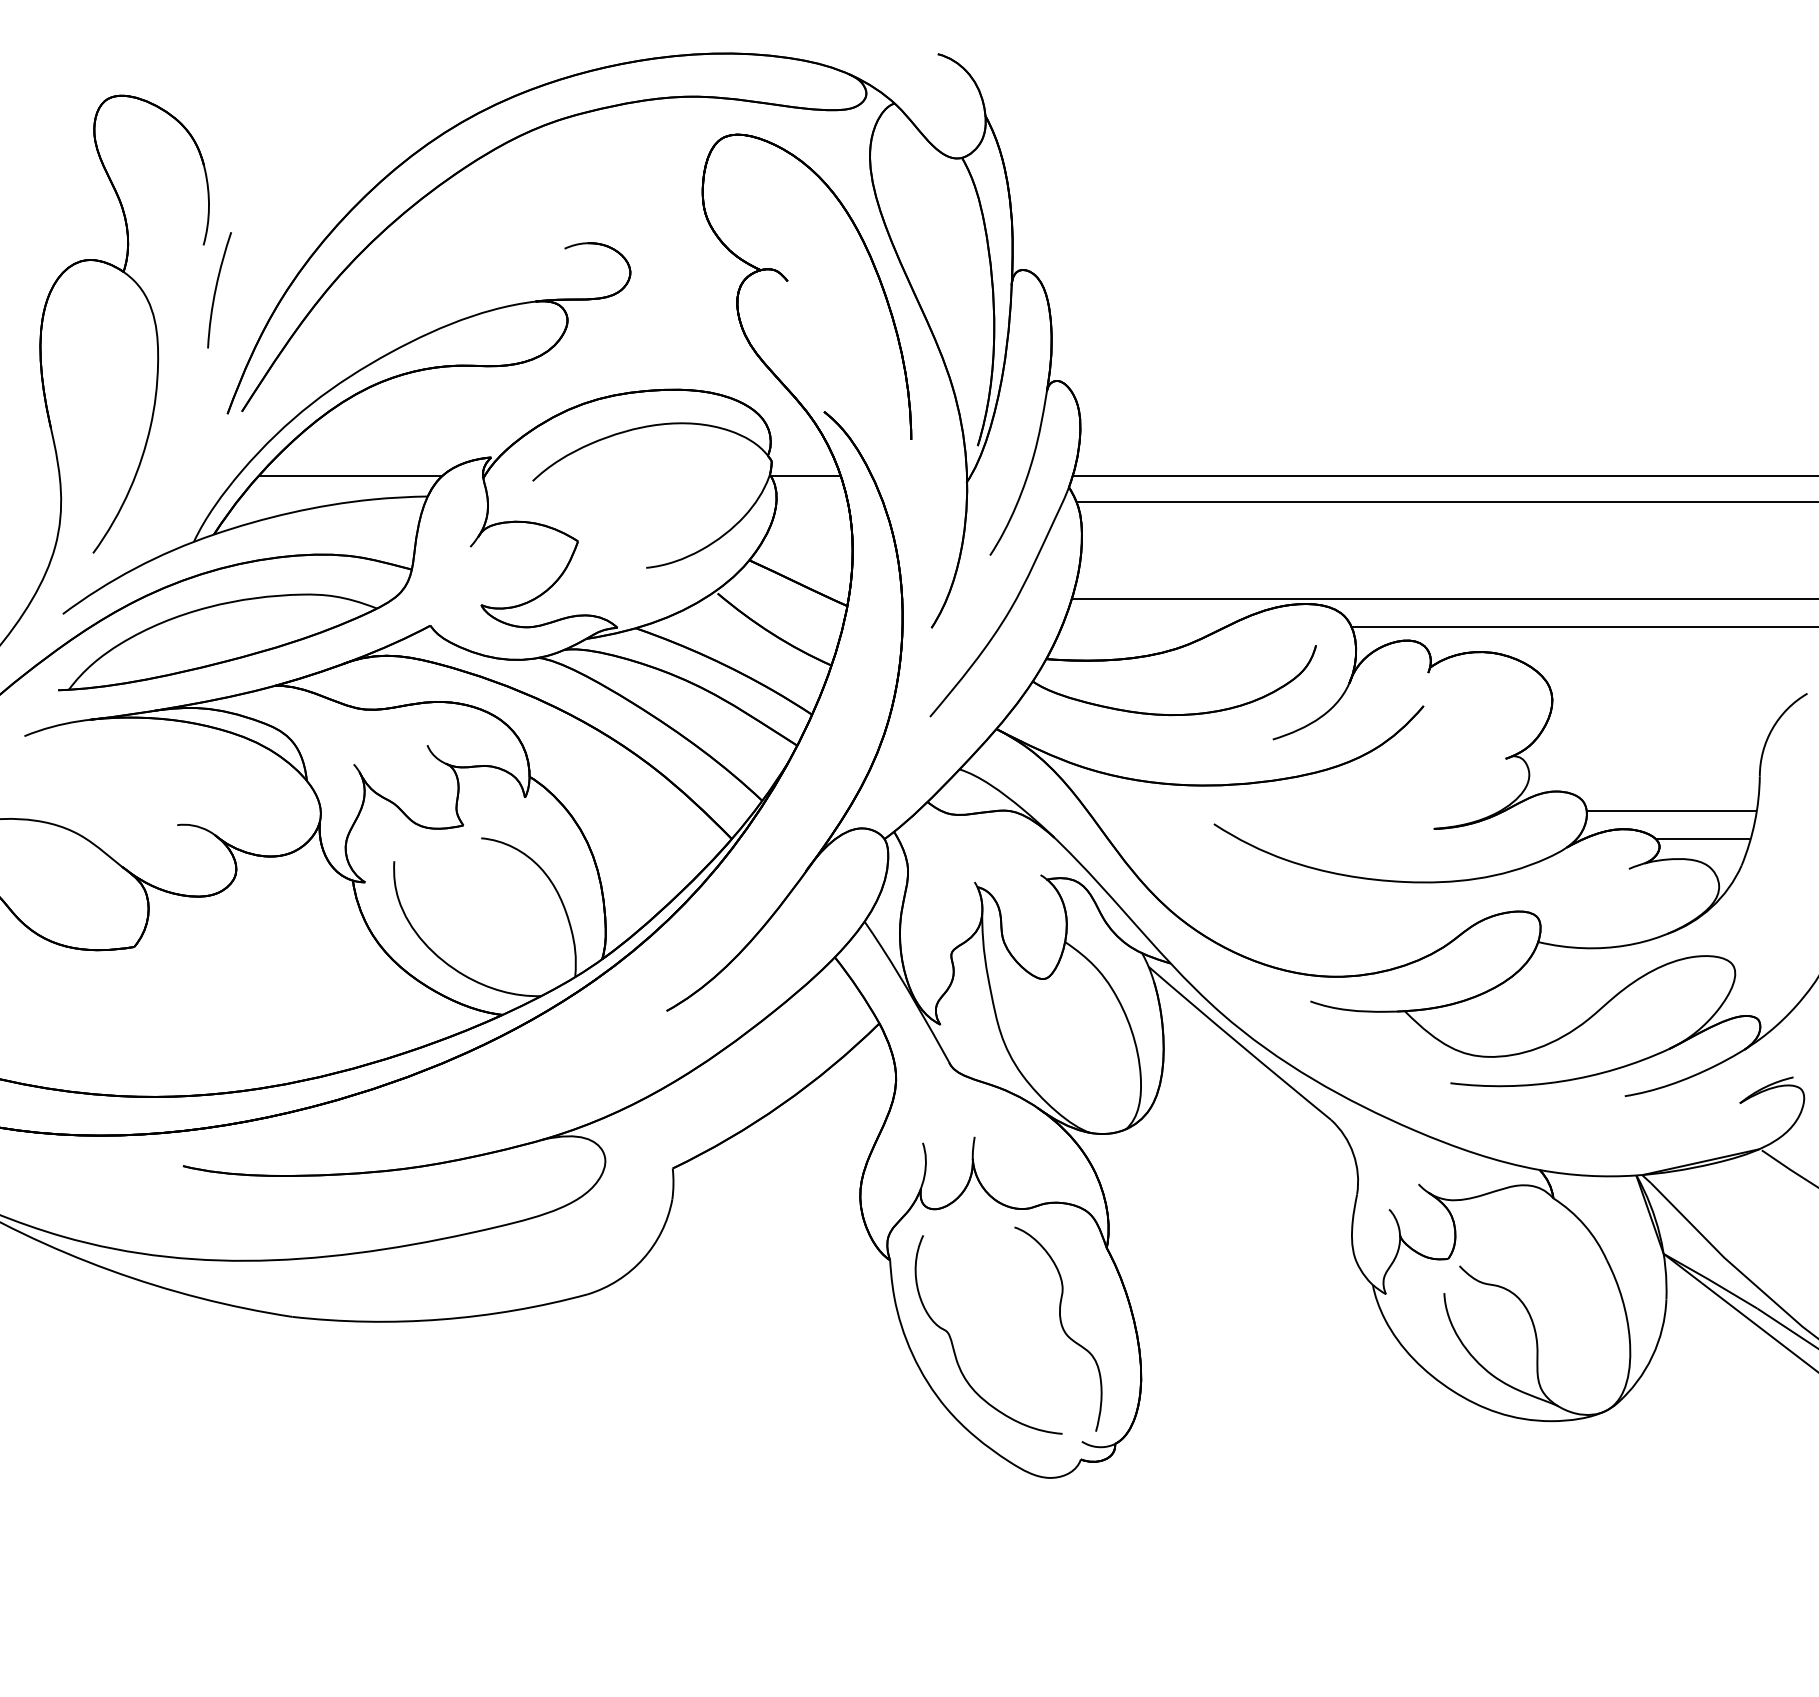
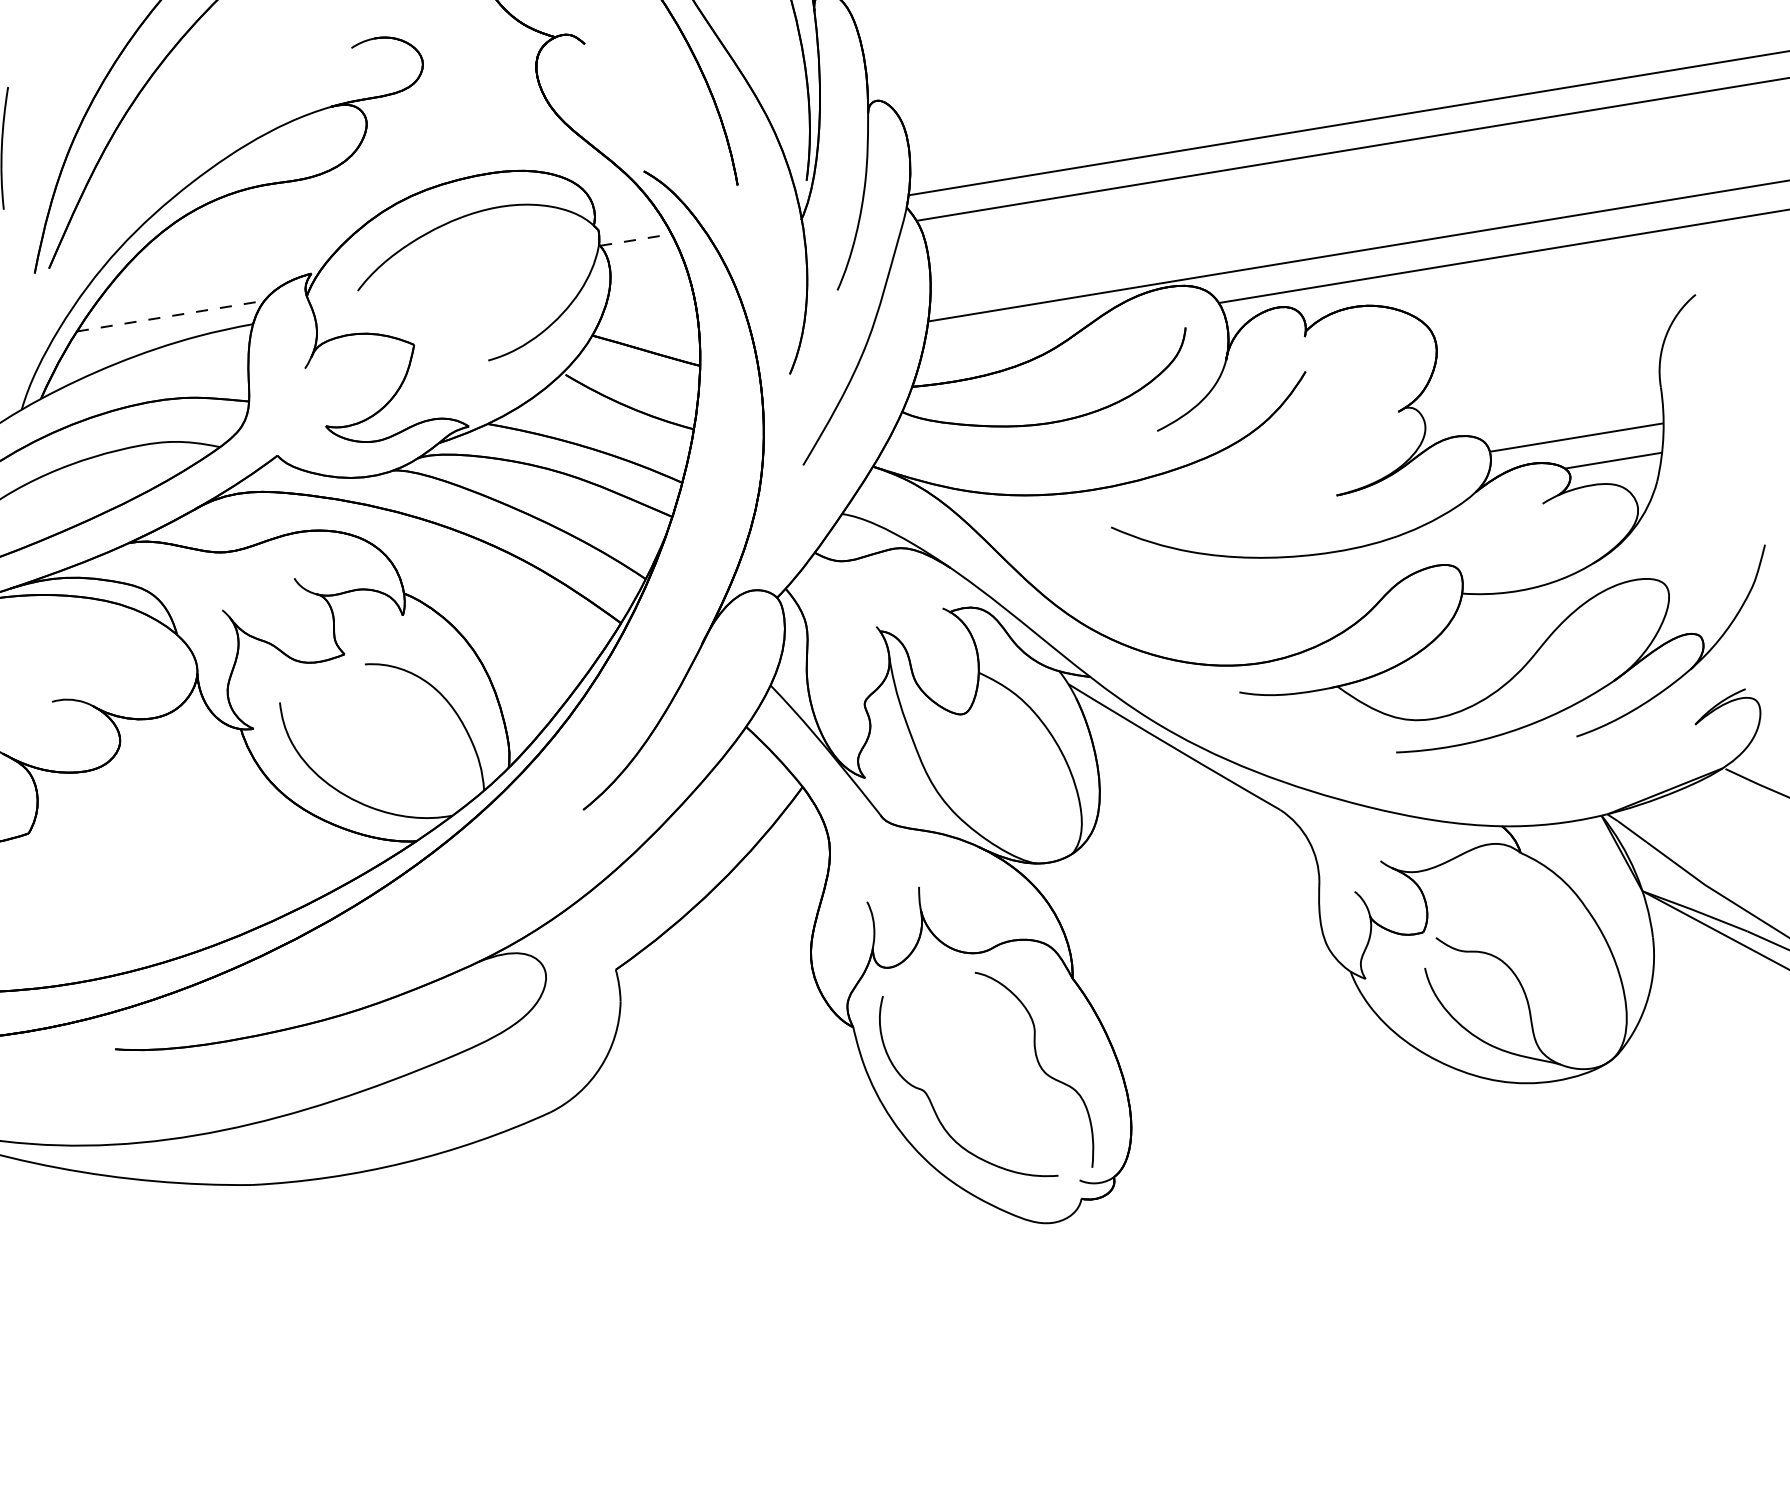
line: (350, 475) -> (170, 315), solid -> dashed
line: (806, 475) -> (636, 239), solid -> dashed

